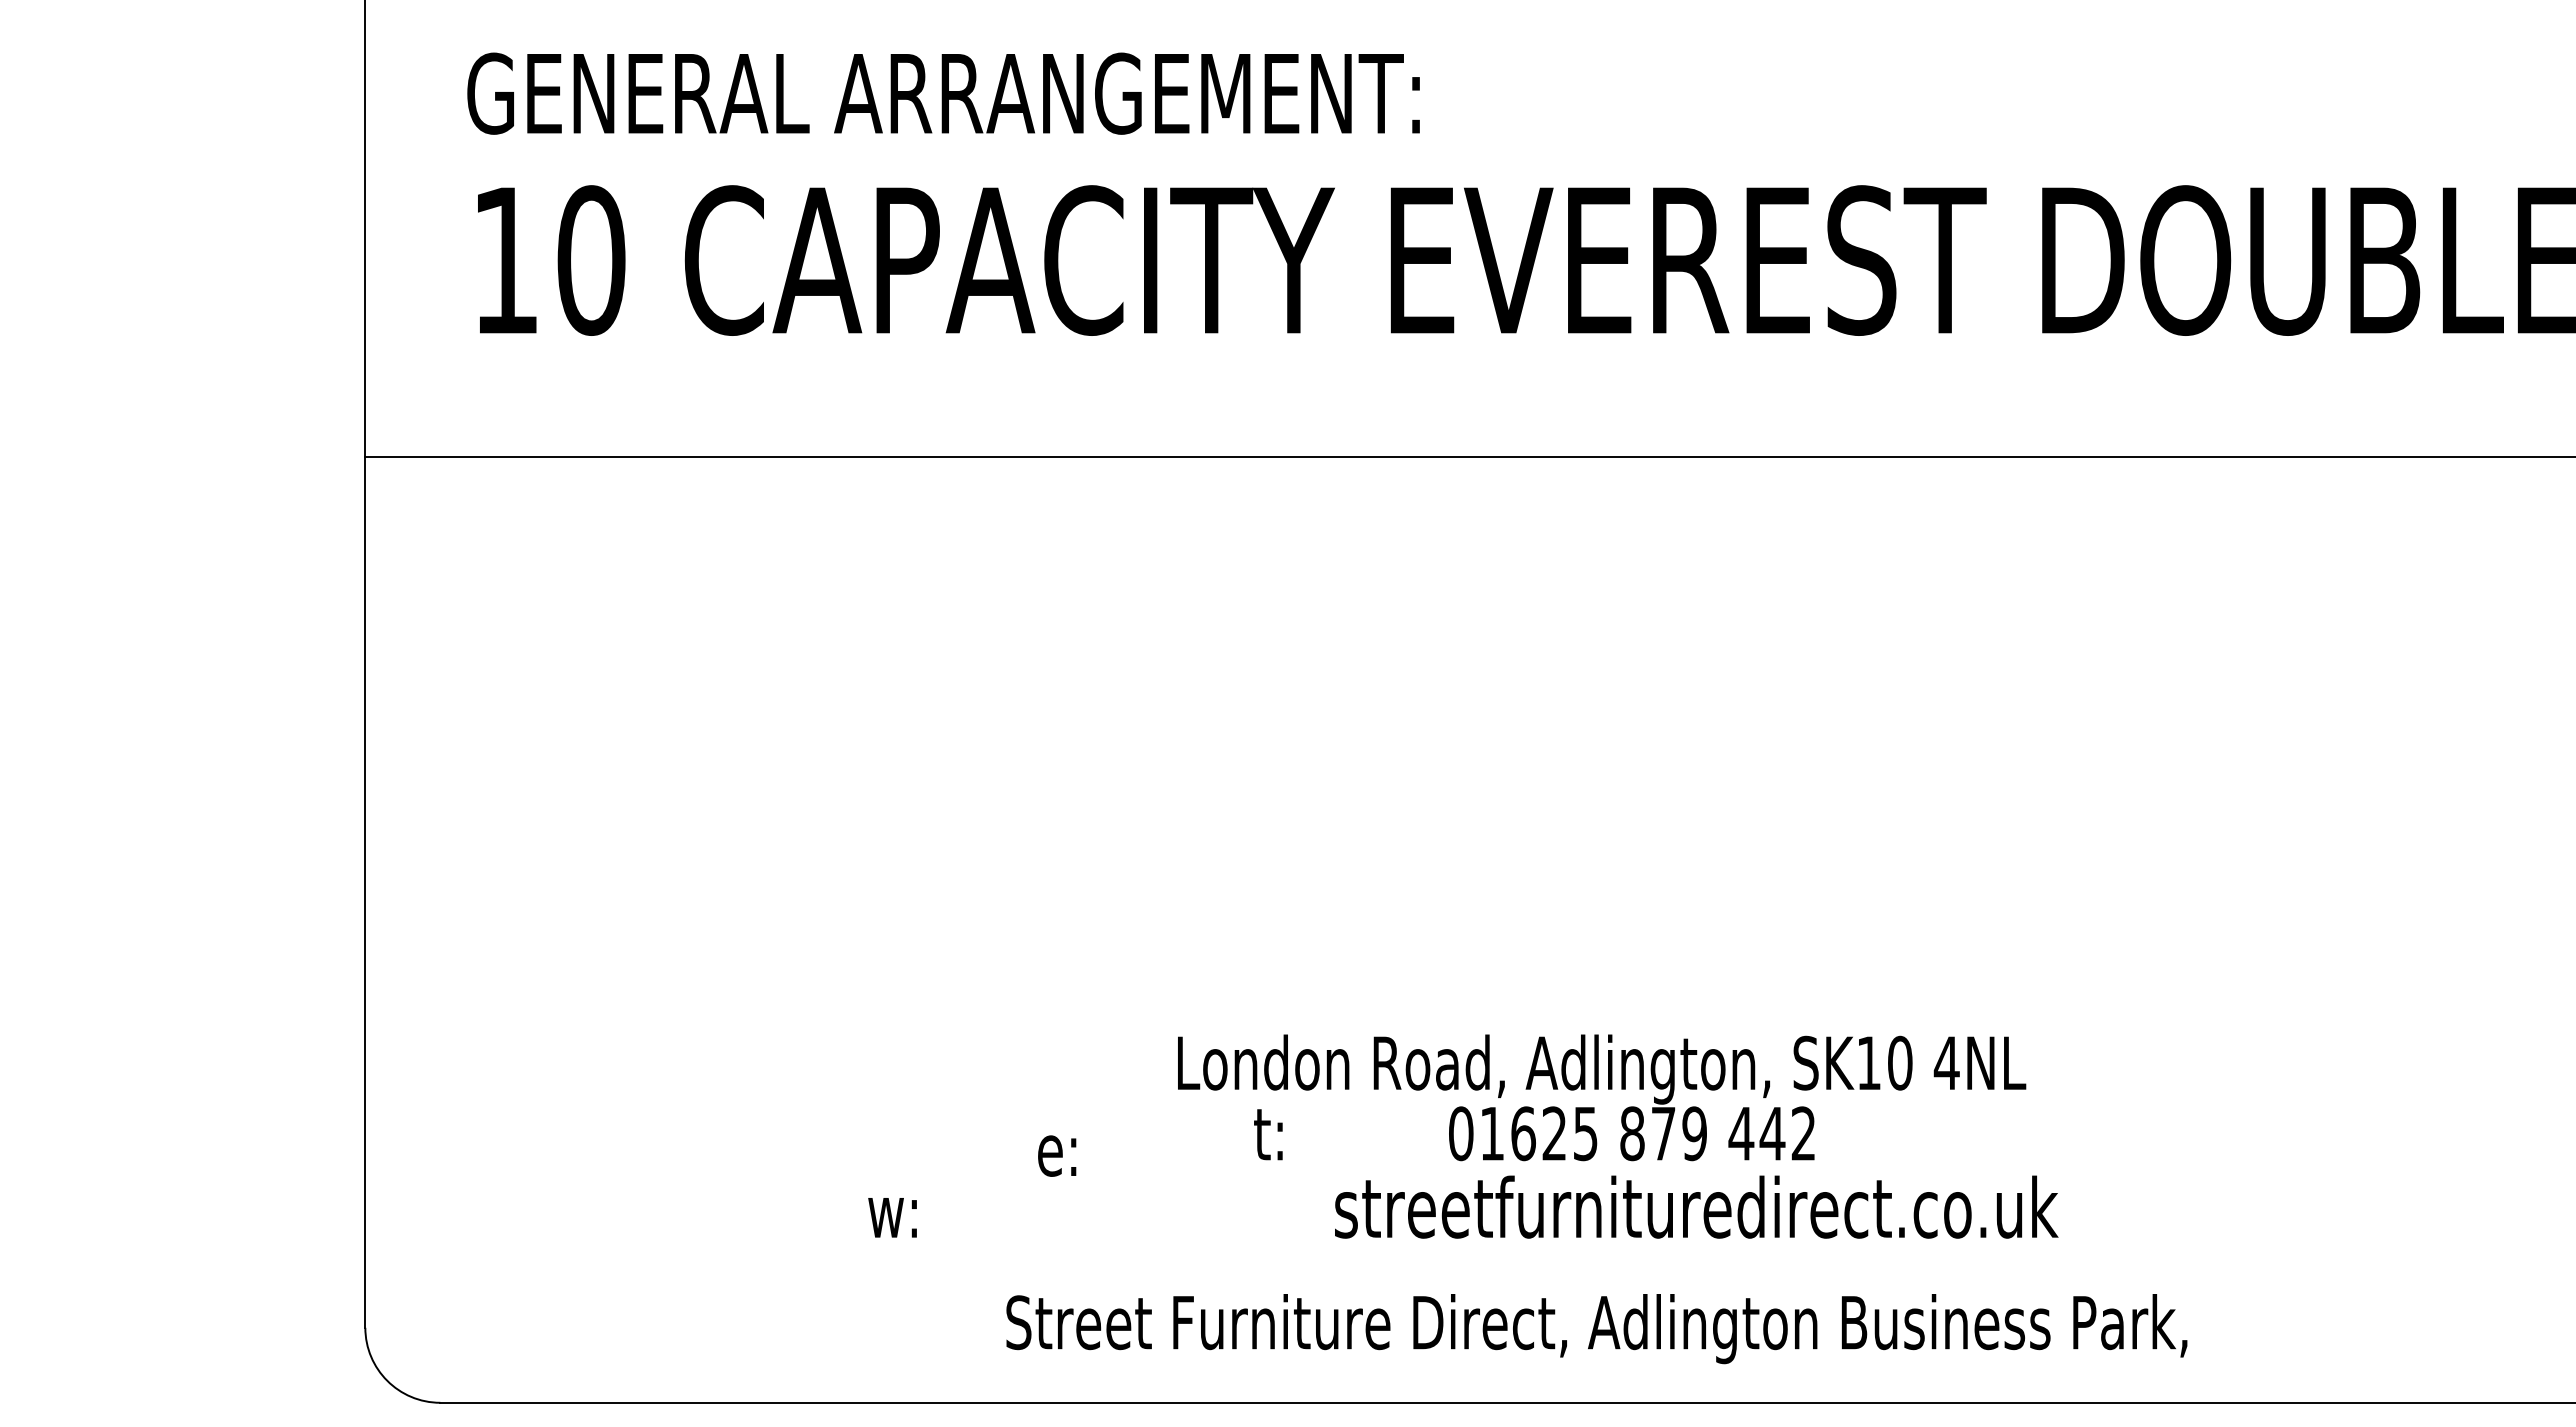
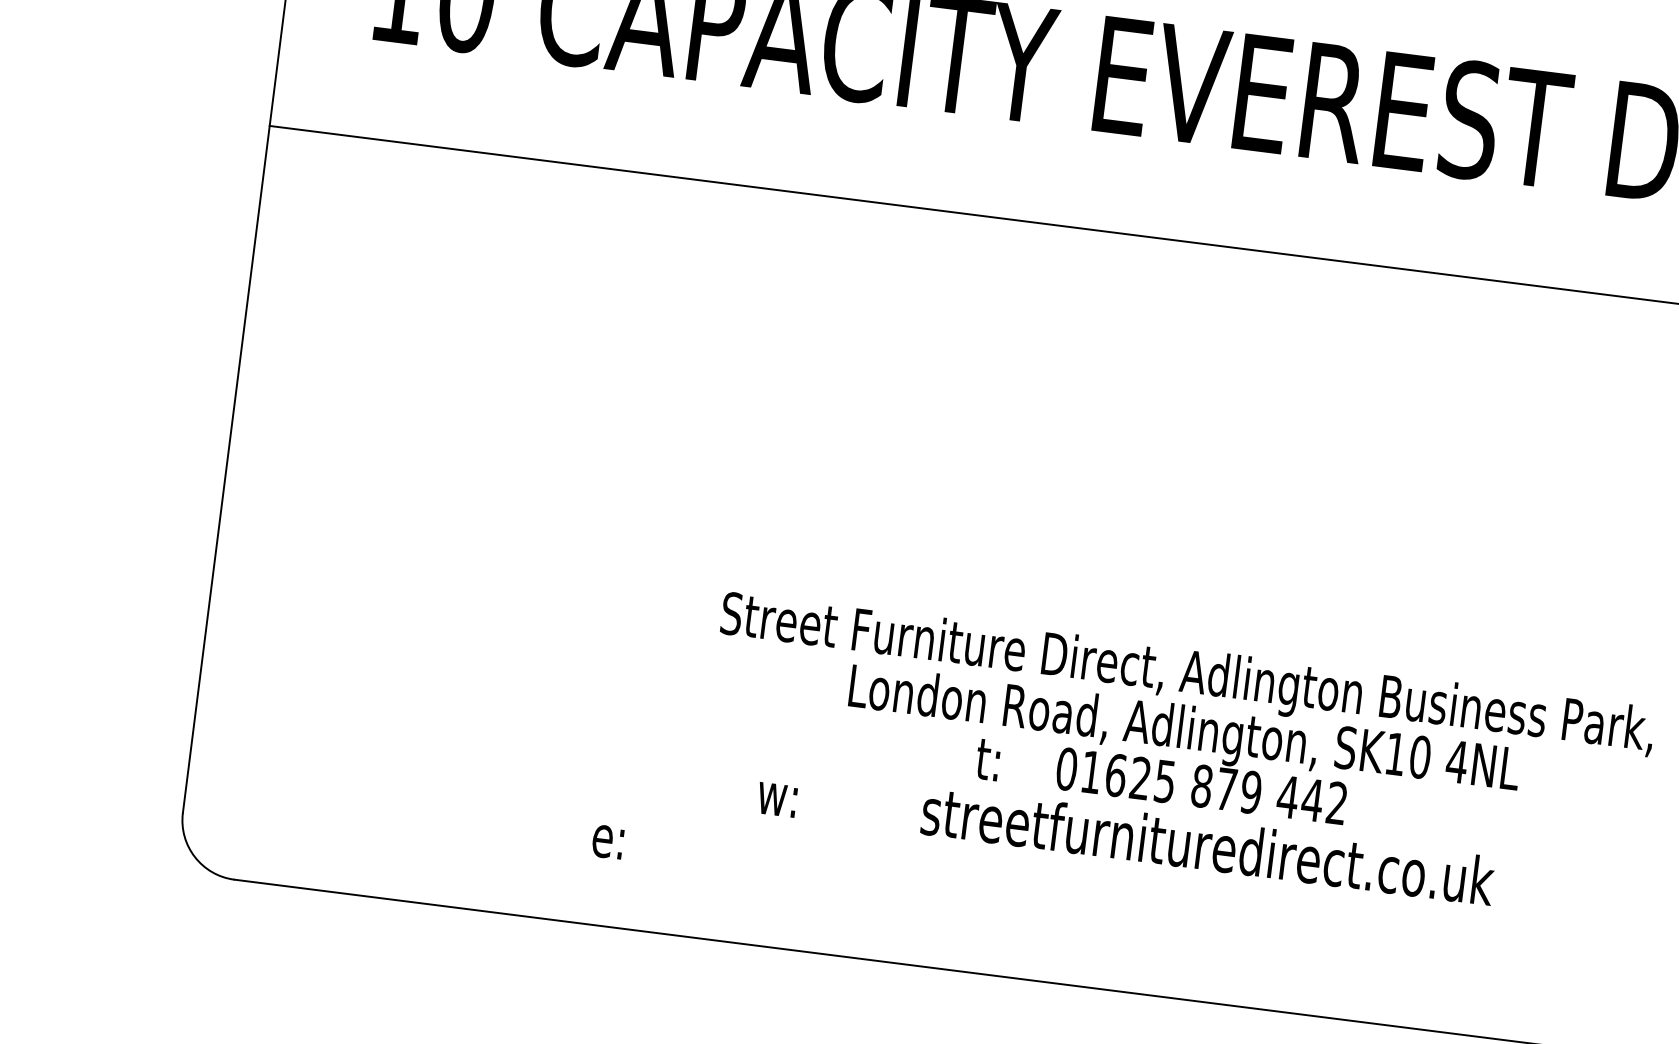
text: (1268, 1134) -> (988, 759), moved
text: (1057, 1155) -> (608, 841), moved
text: (1696, 1206) -> (1208, 845), moved
text: (892, 1217) -> (777, 799), moved
text: (1596, 1329) -> (1187, 676), moved

